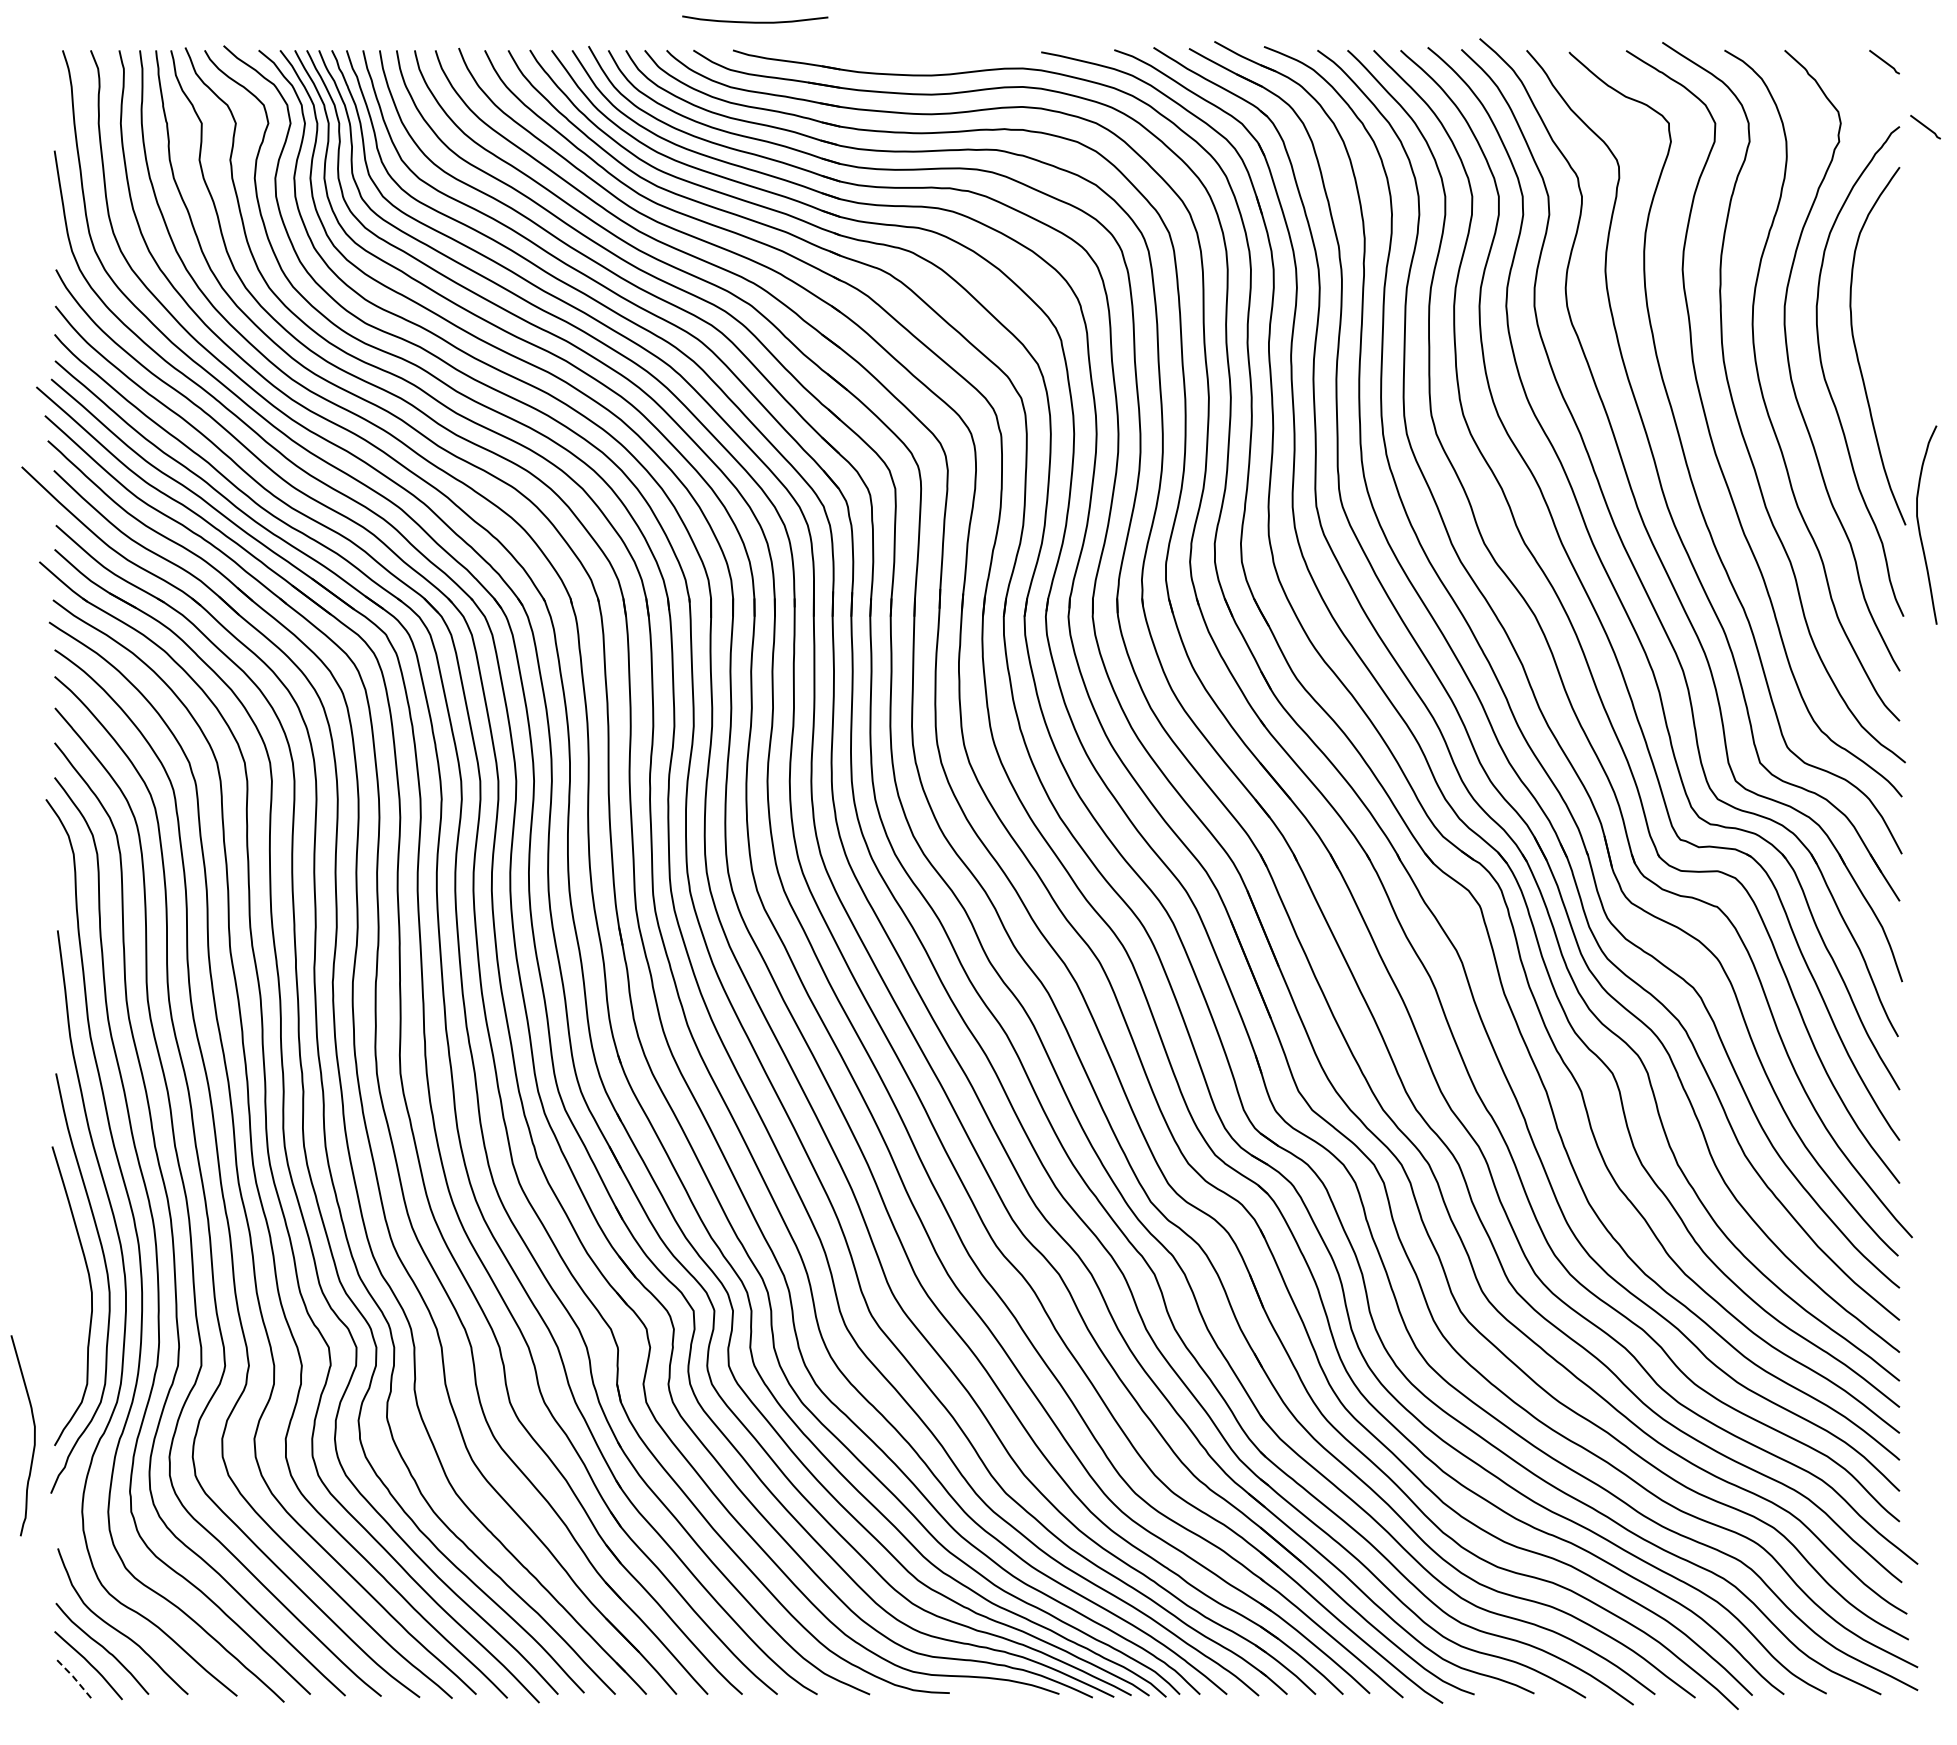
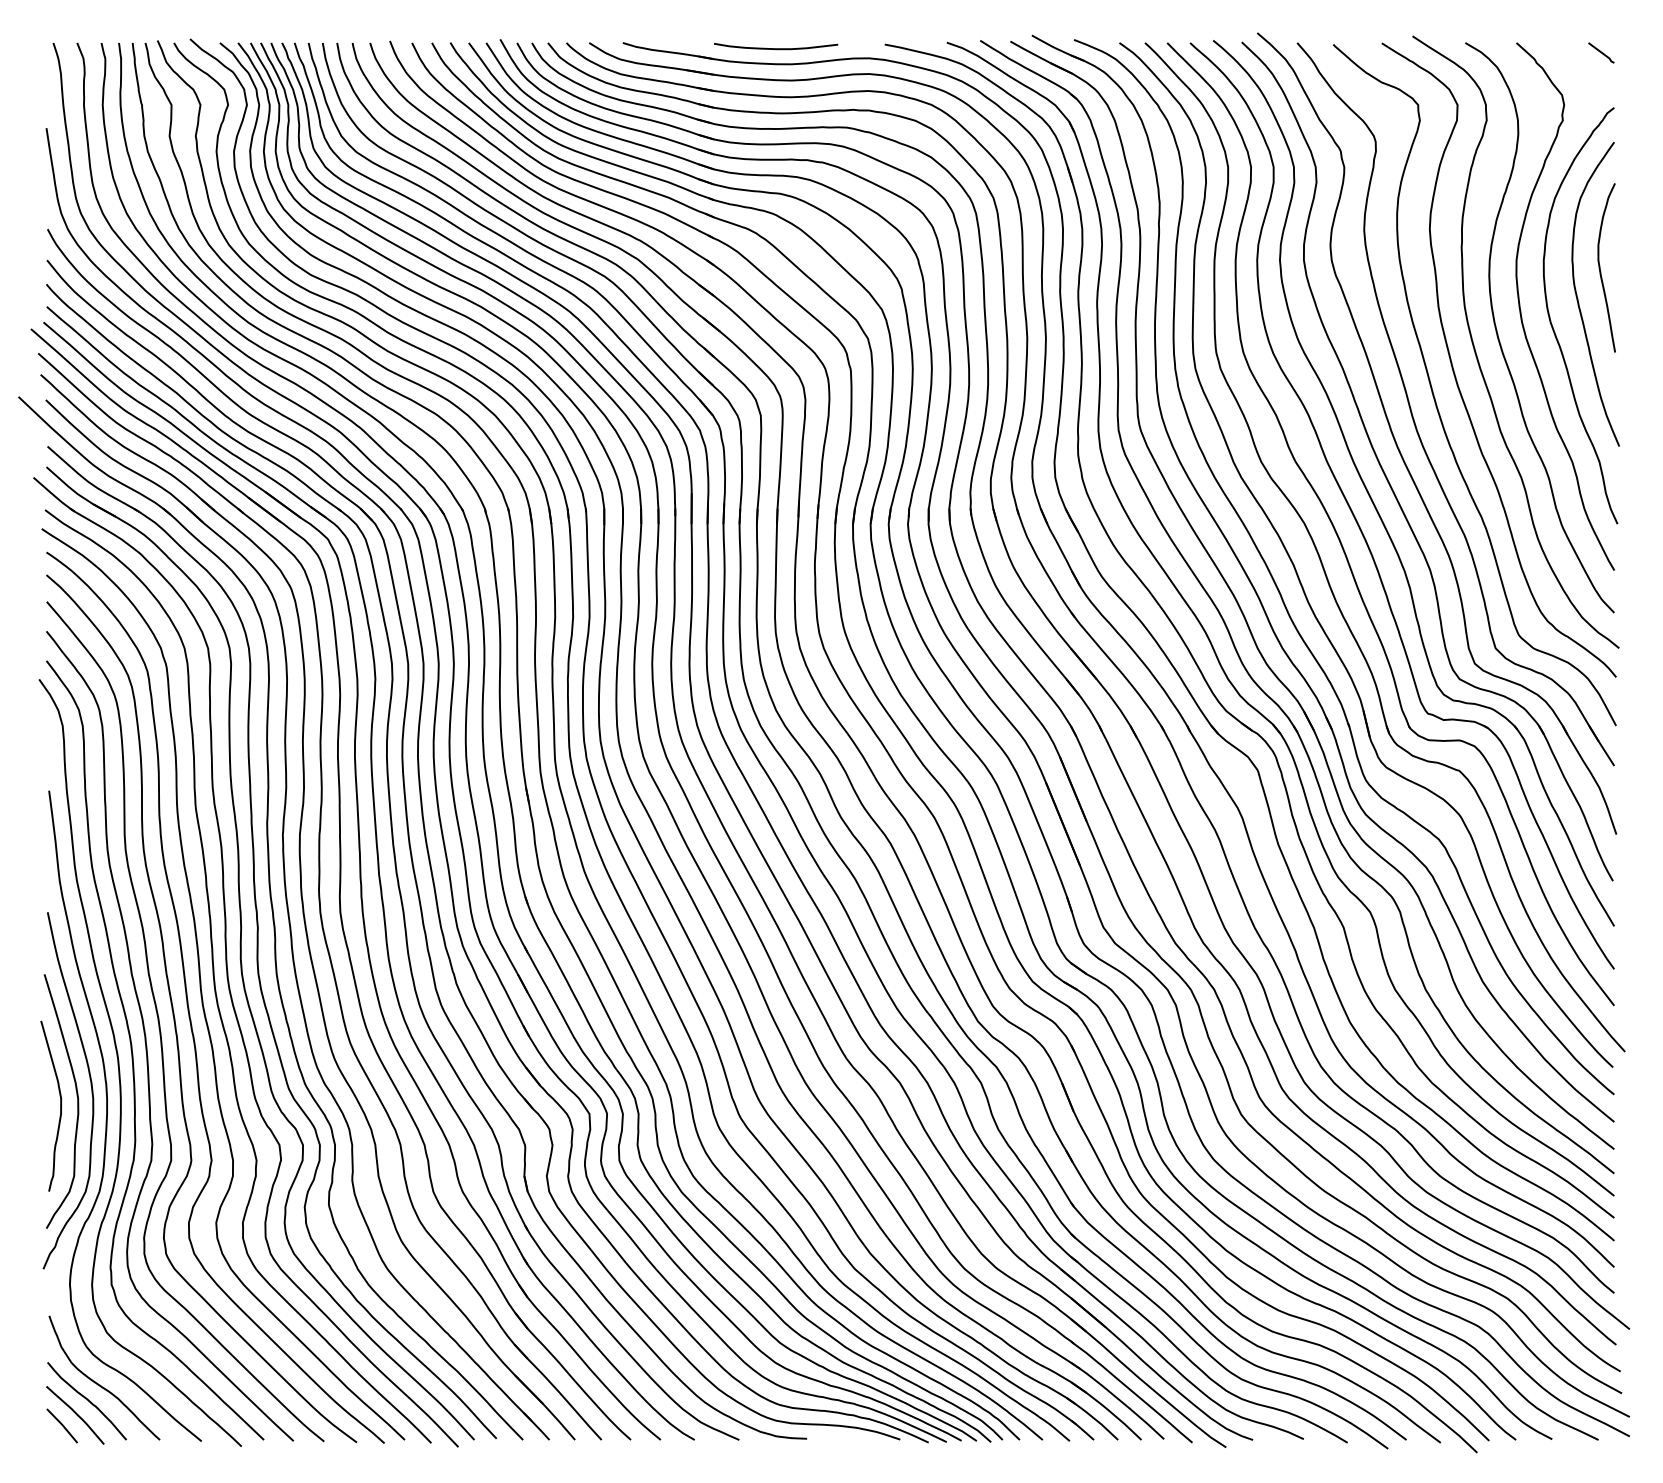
curve: (755, 21) -> (776, 48), moved
line: (1925, 127) -> (1636, 108), removed
curve: (1919, 524) -> (1600, 267), moved
curve: (34, 1435) -> (60, 1106), moved
line: (73, 1677) -> (62, 1425), dashed -> solid

